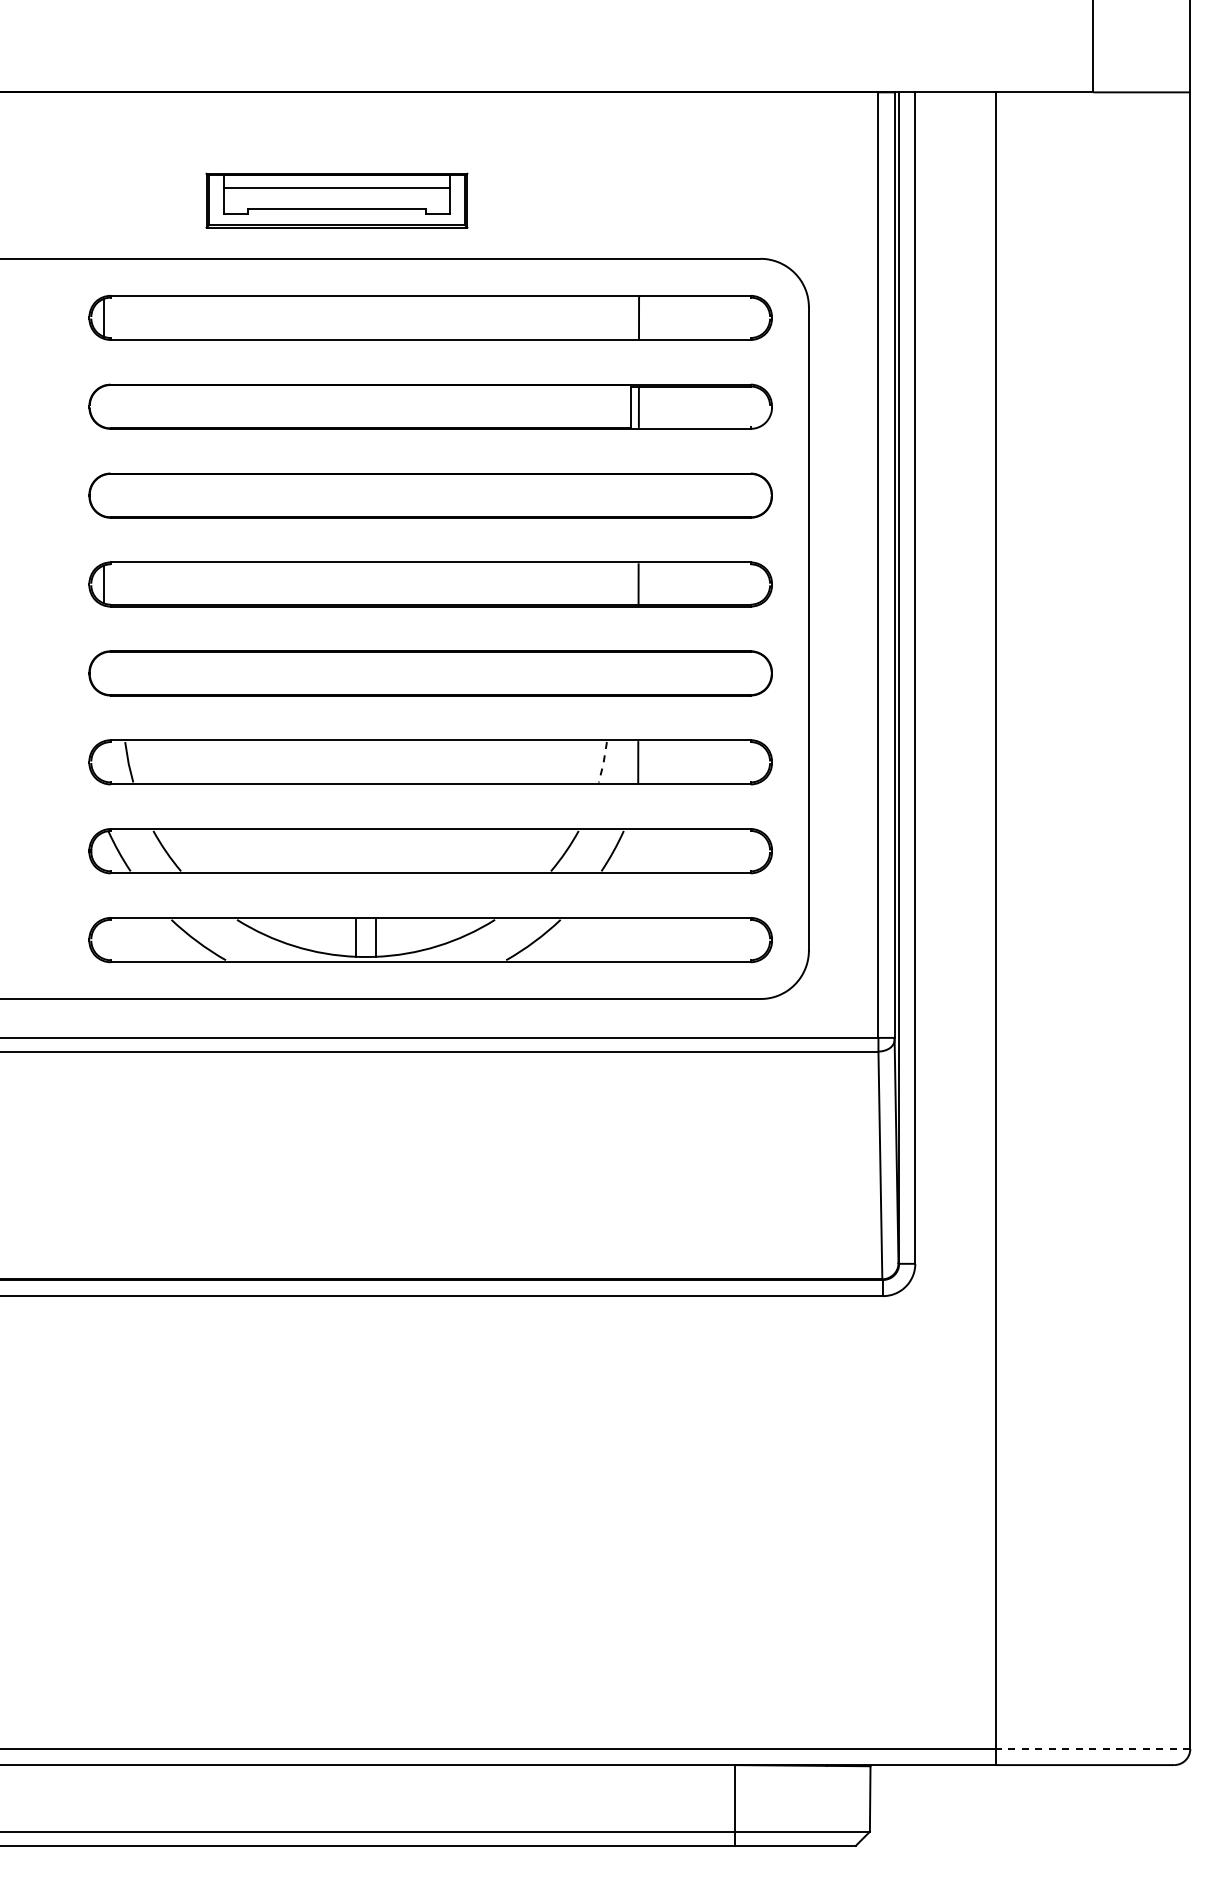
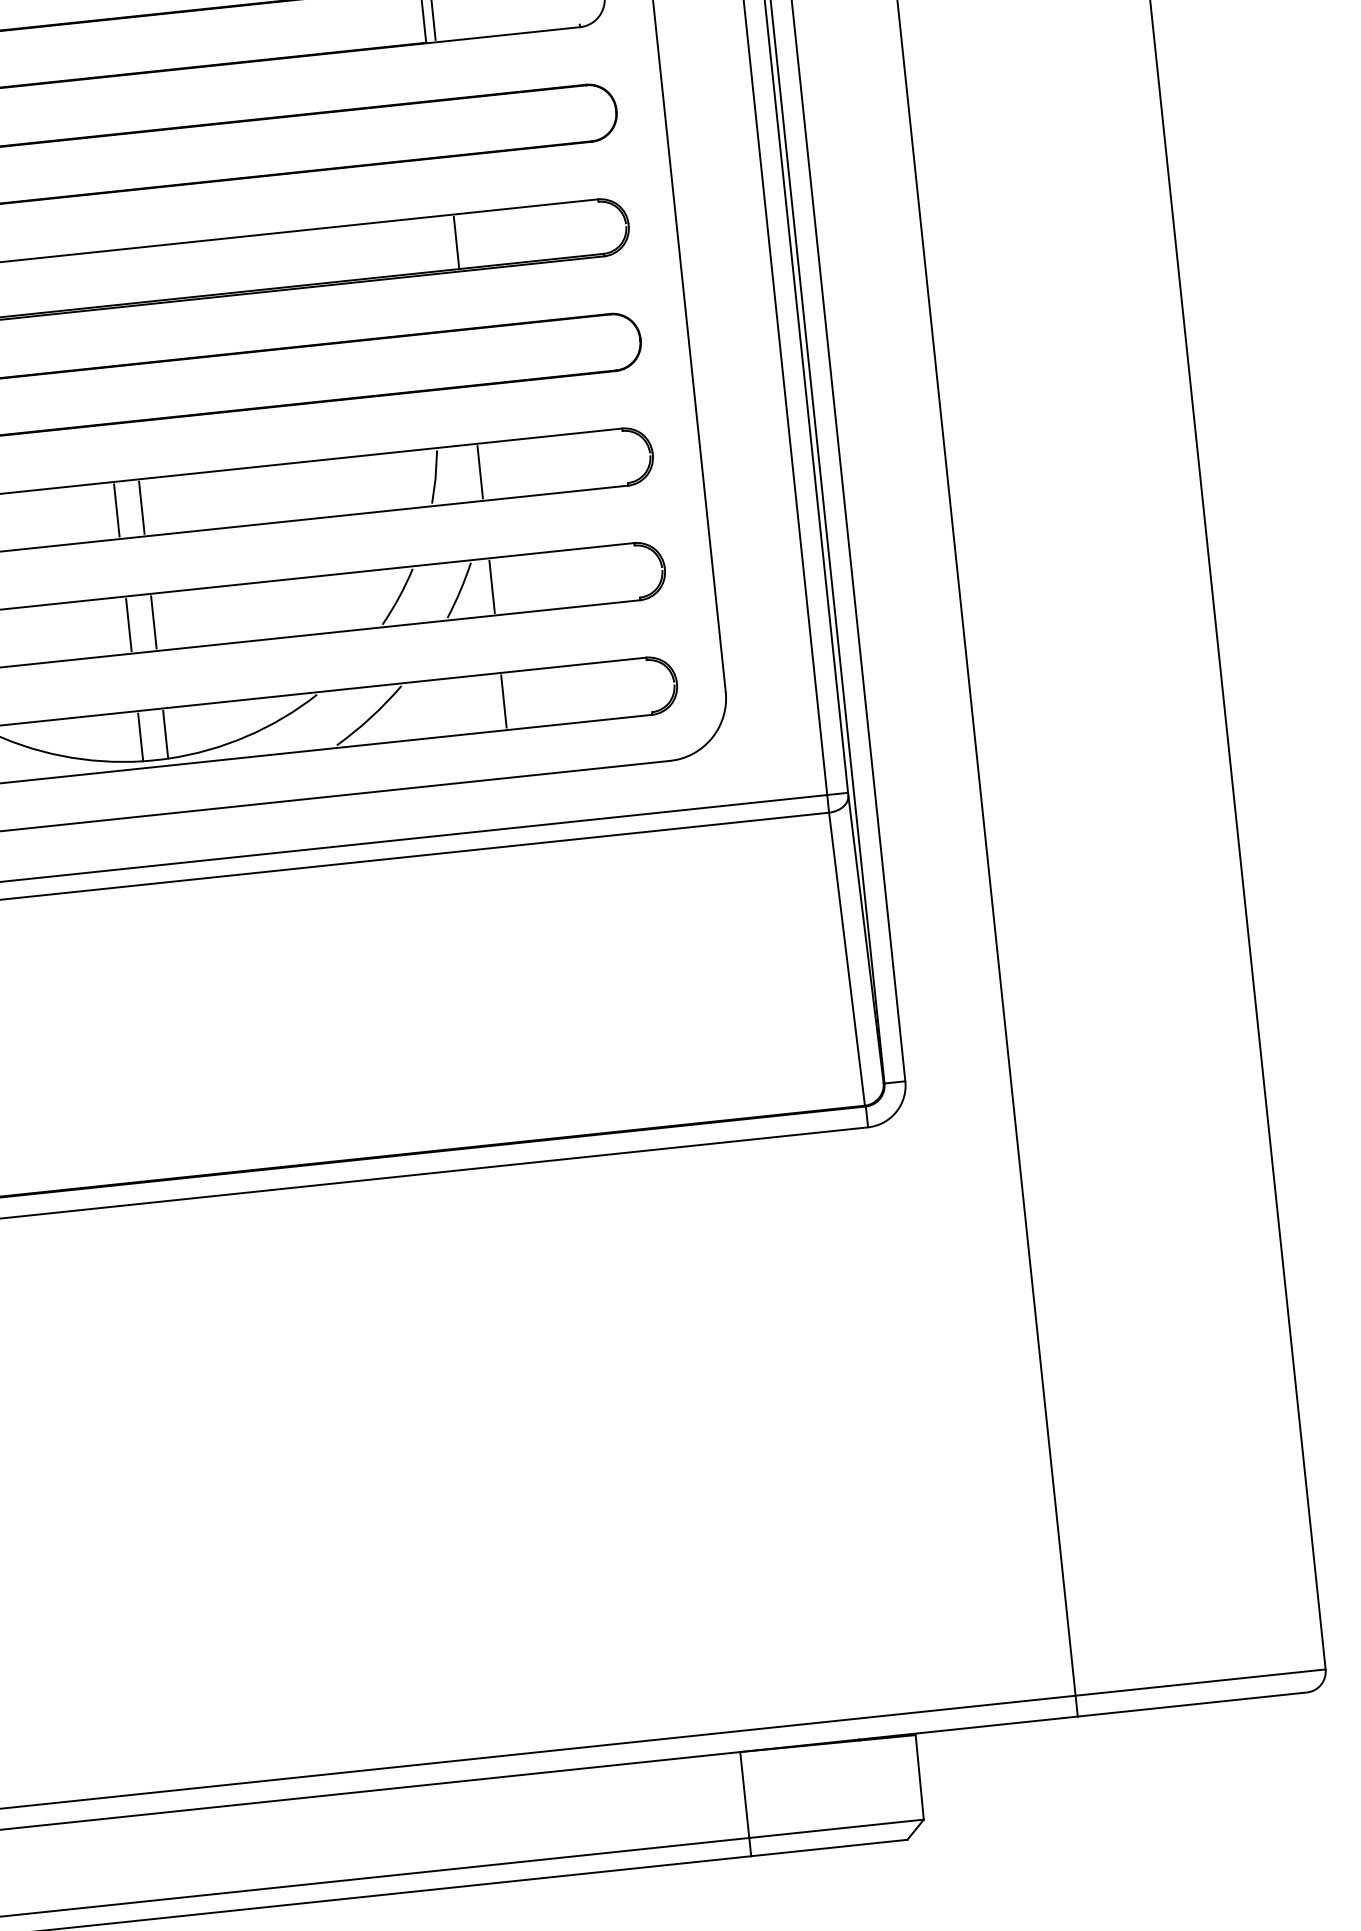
line: (356, 762) -> (117, 510), added
line: (375, 762) -> (141, 508), added
line: (603, 763) -> (435, 478), dashed -> solid
line: (356, 850) -> (128, 624), added
line: (375, 850) -> (153, 621), added
line: (638, 850) -> (492, 585), added
line: (637, 939) -> (503, 700), added
line: (1093, 1748) -> (1200, 1682), dashed -> solid

